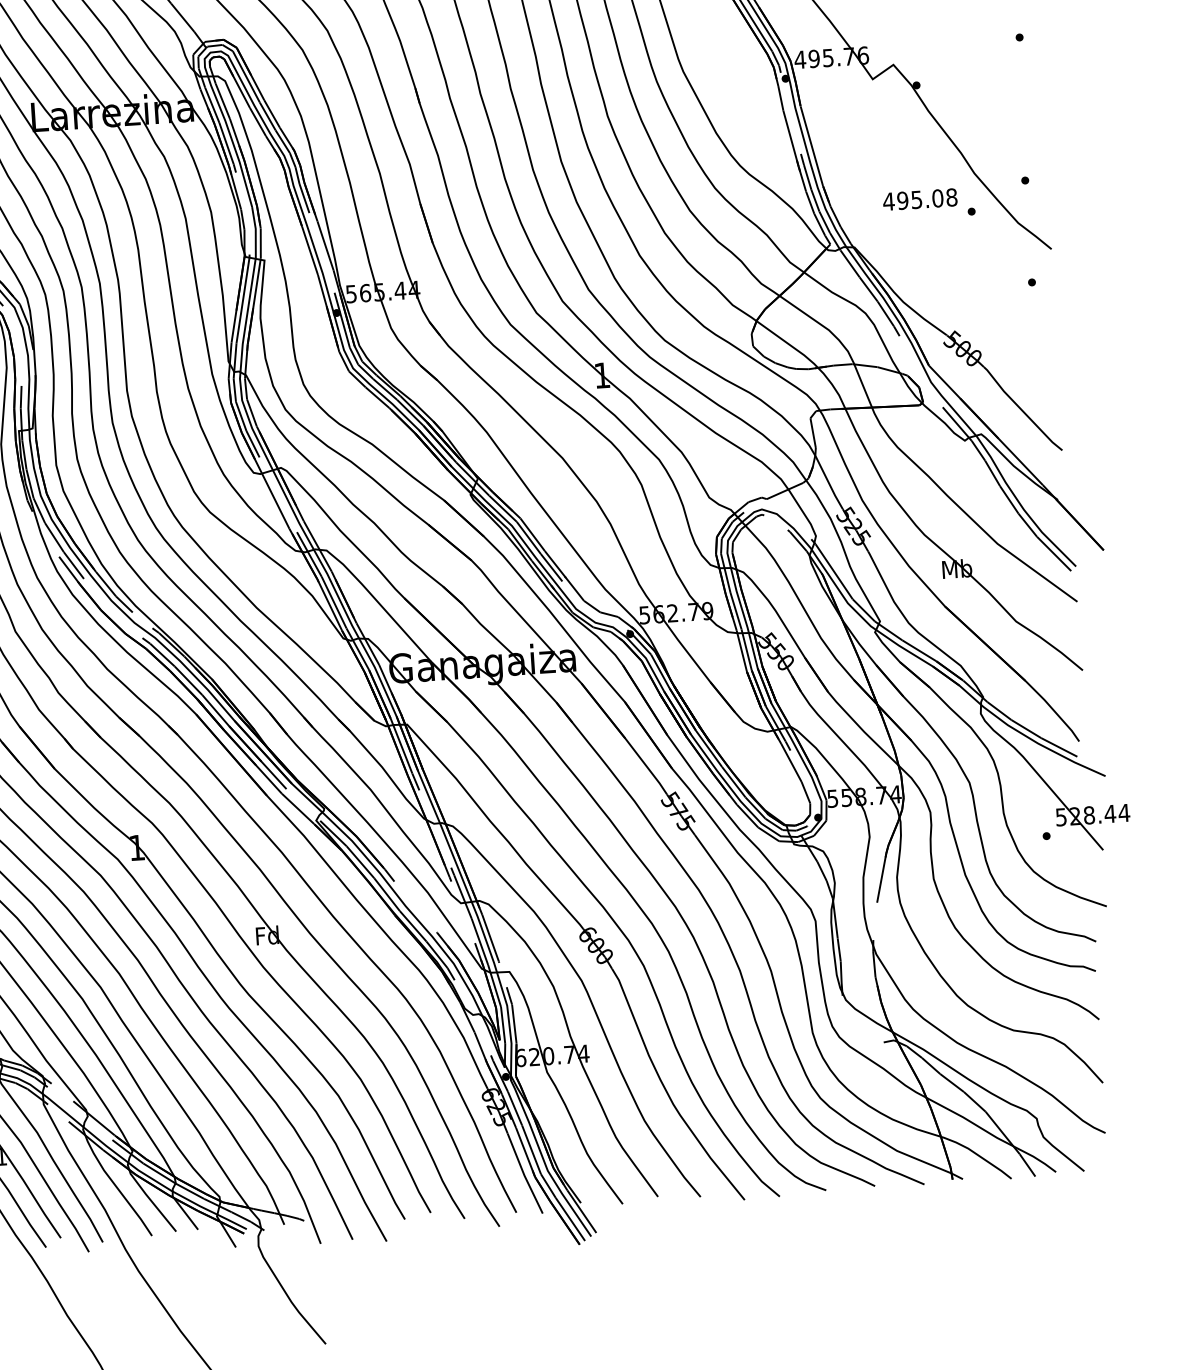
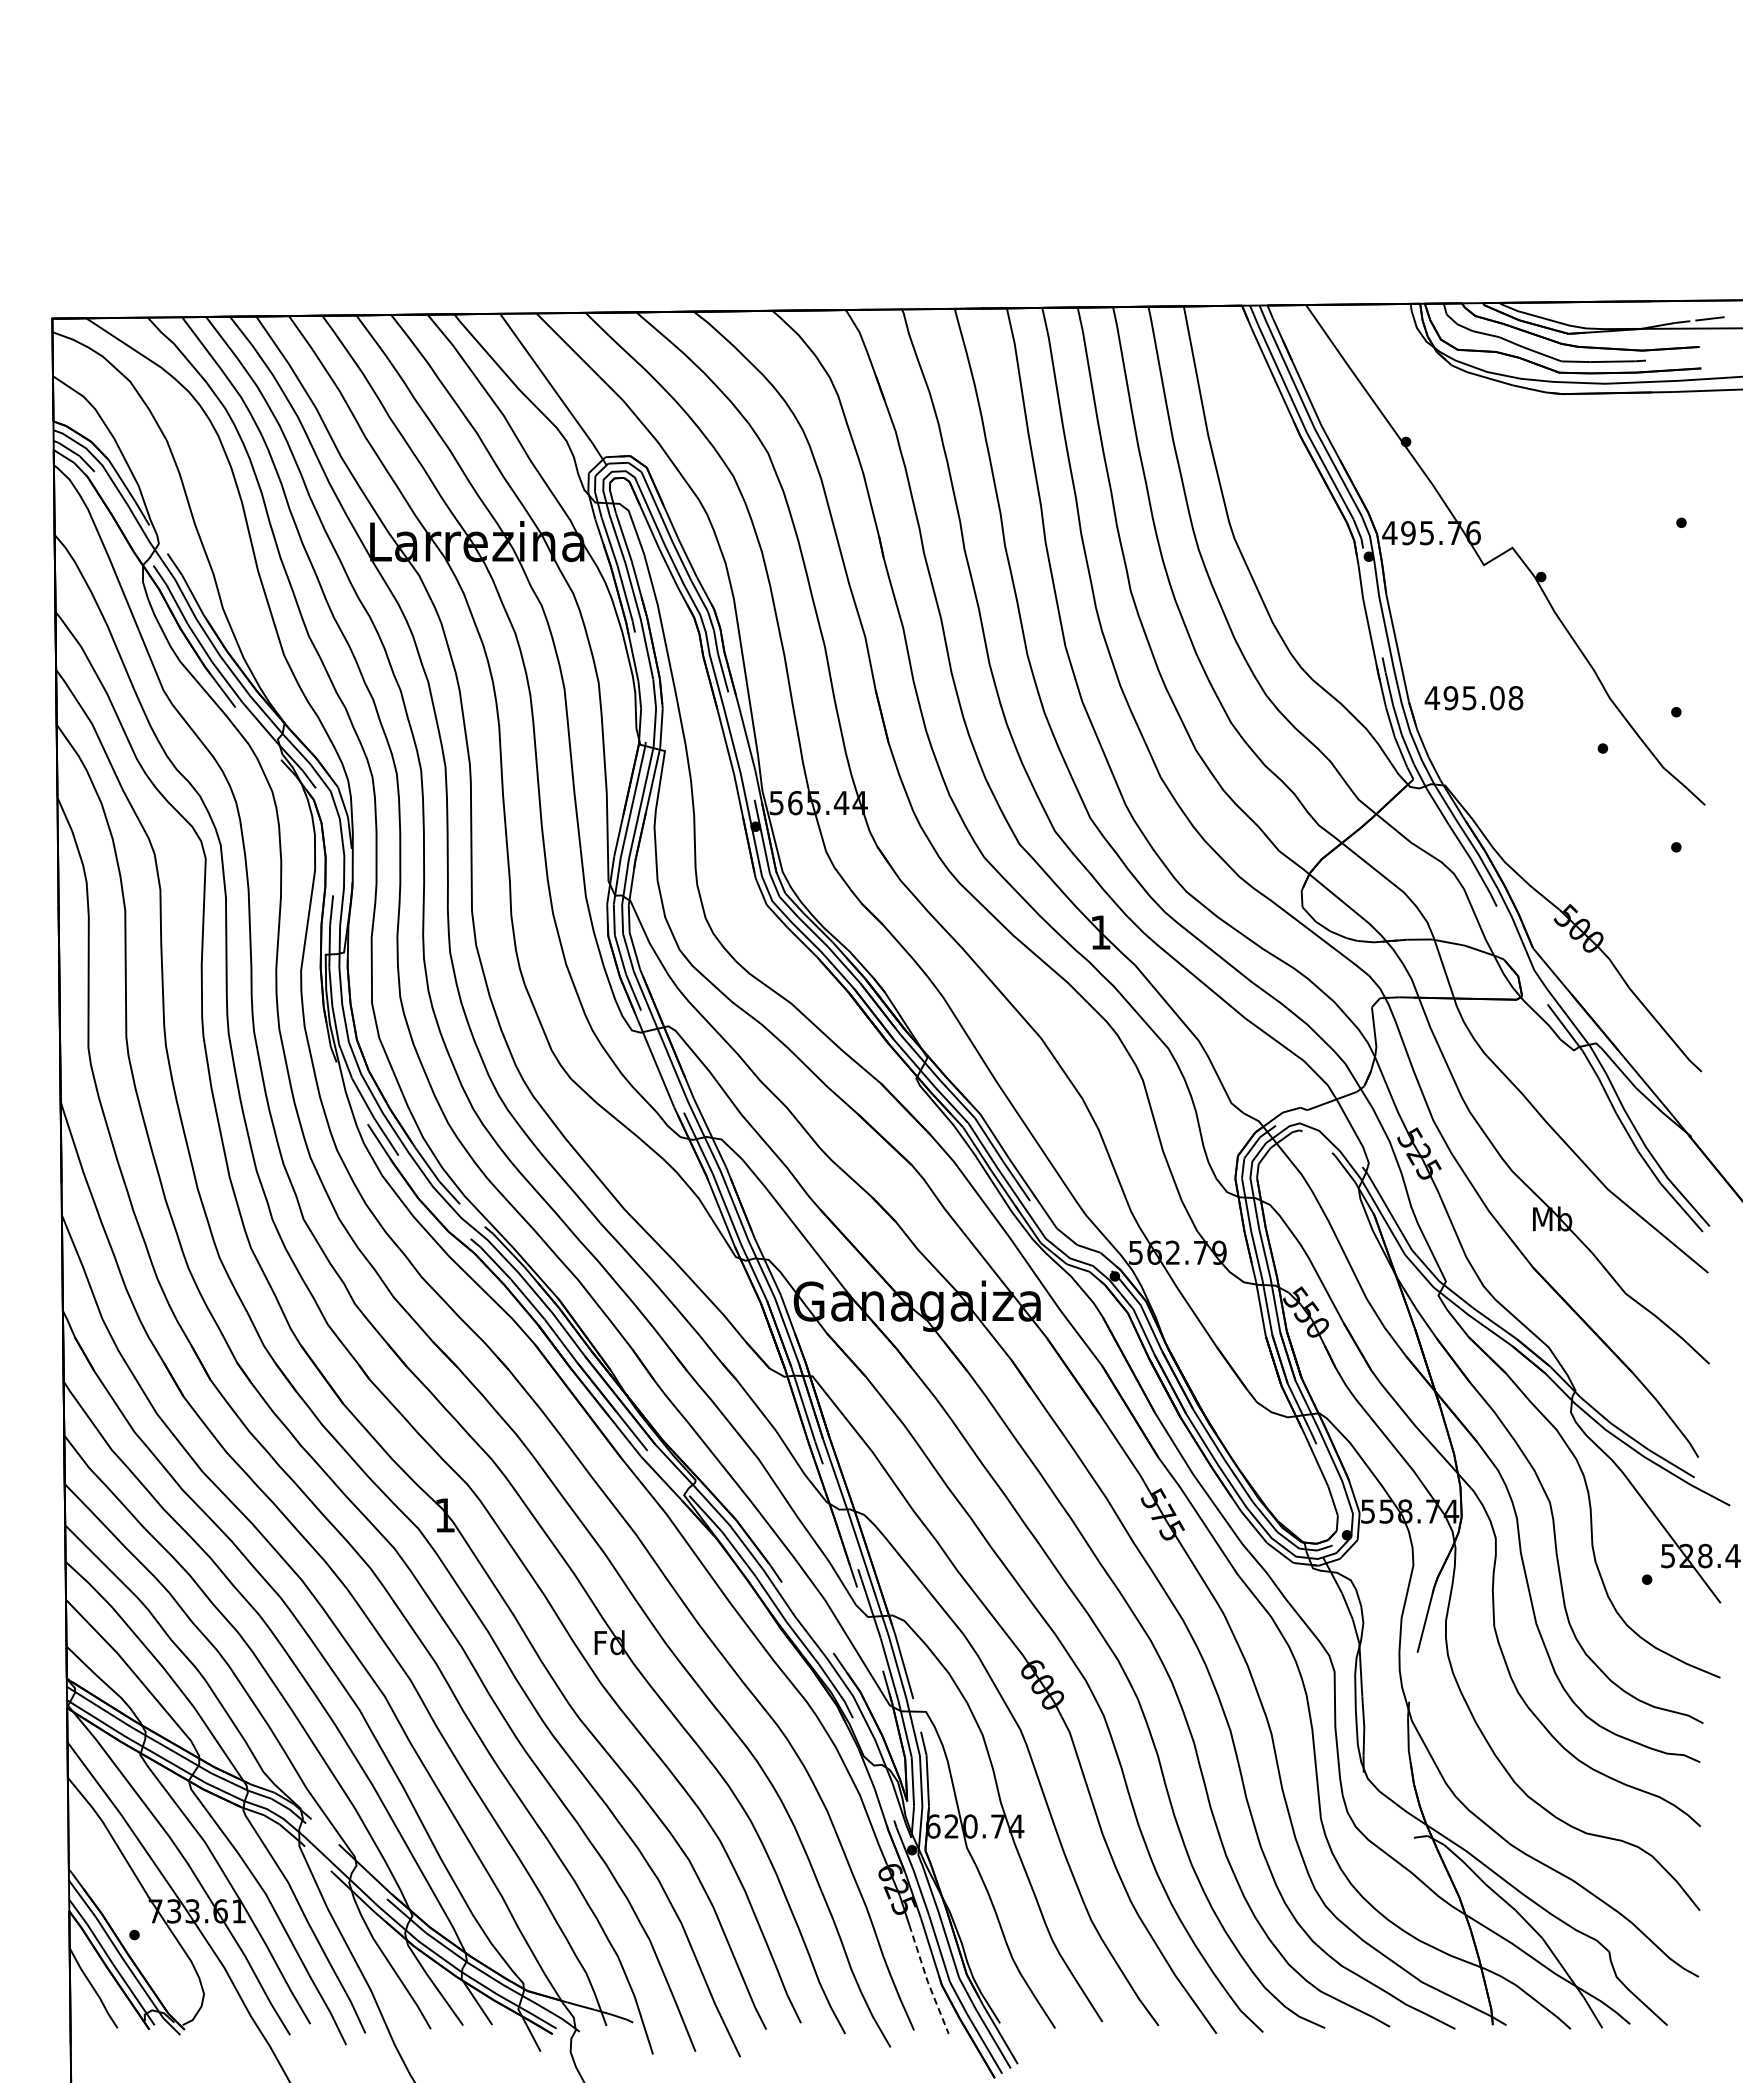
text: (919, 199) -> (1473, 698), moved
line: (524, 1174) -> (927, 1980), solid -> dashed

